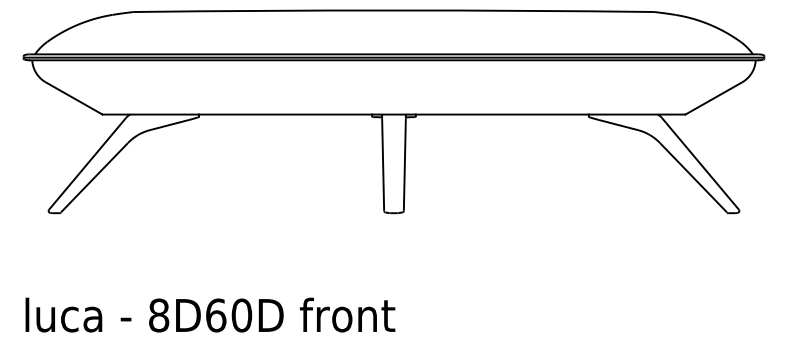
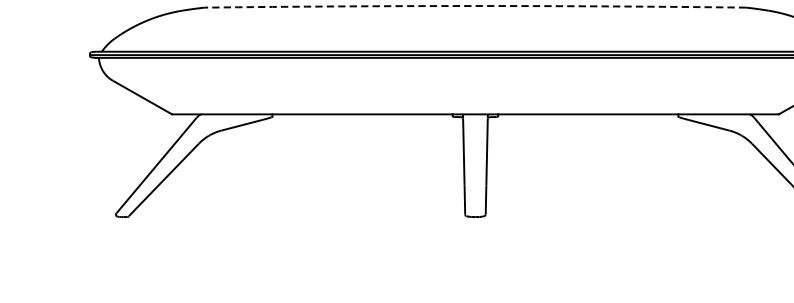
arc: (394, 10) -> (475, 6), solid -> dashed

